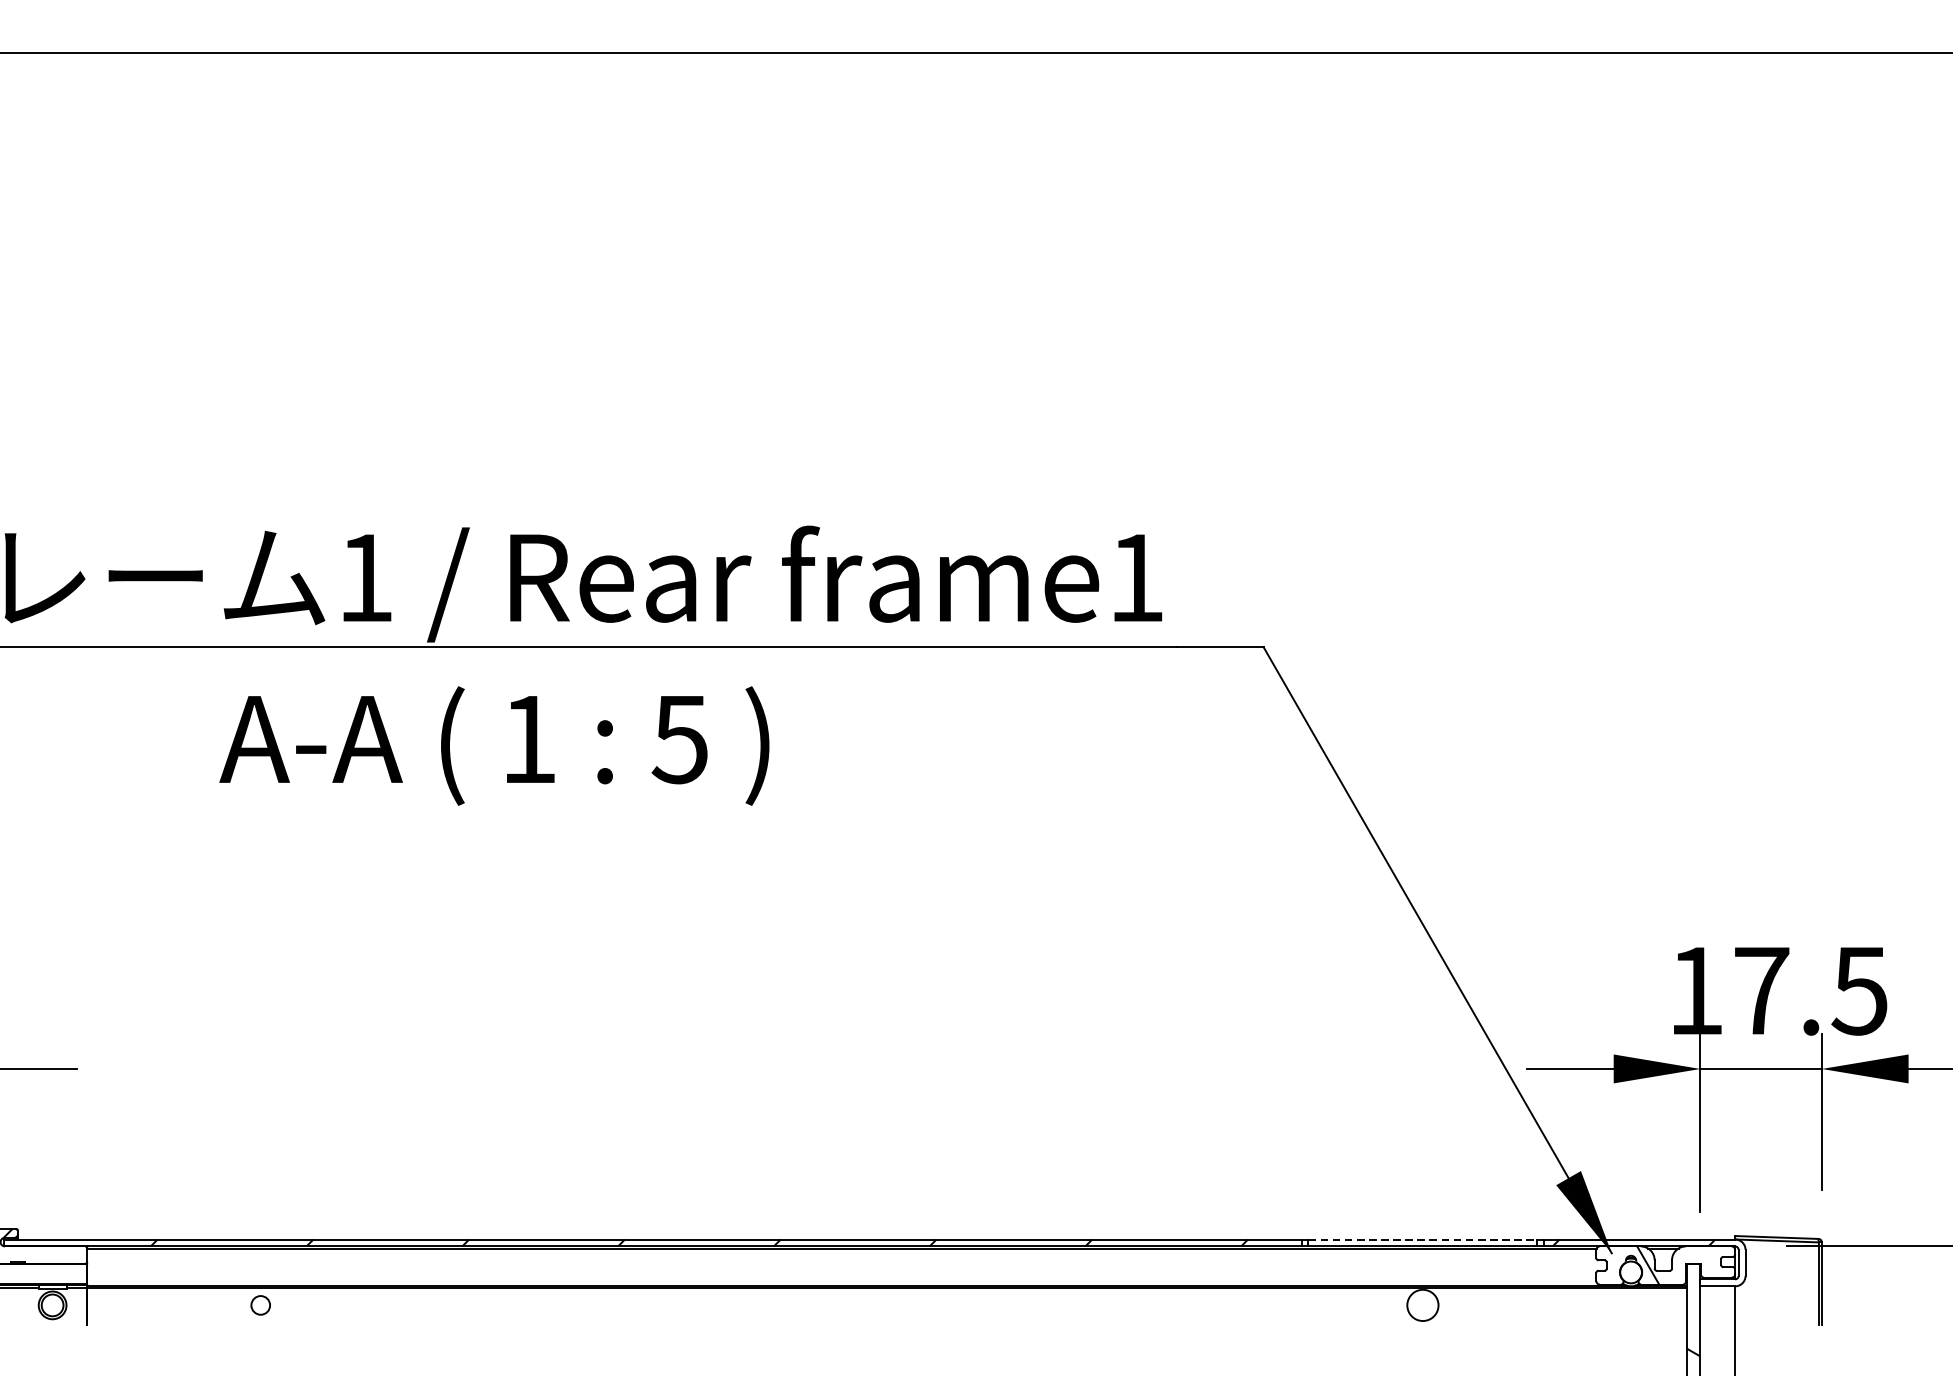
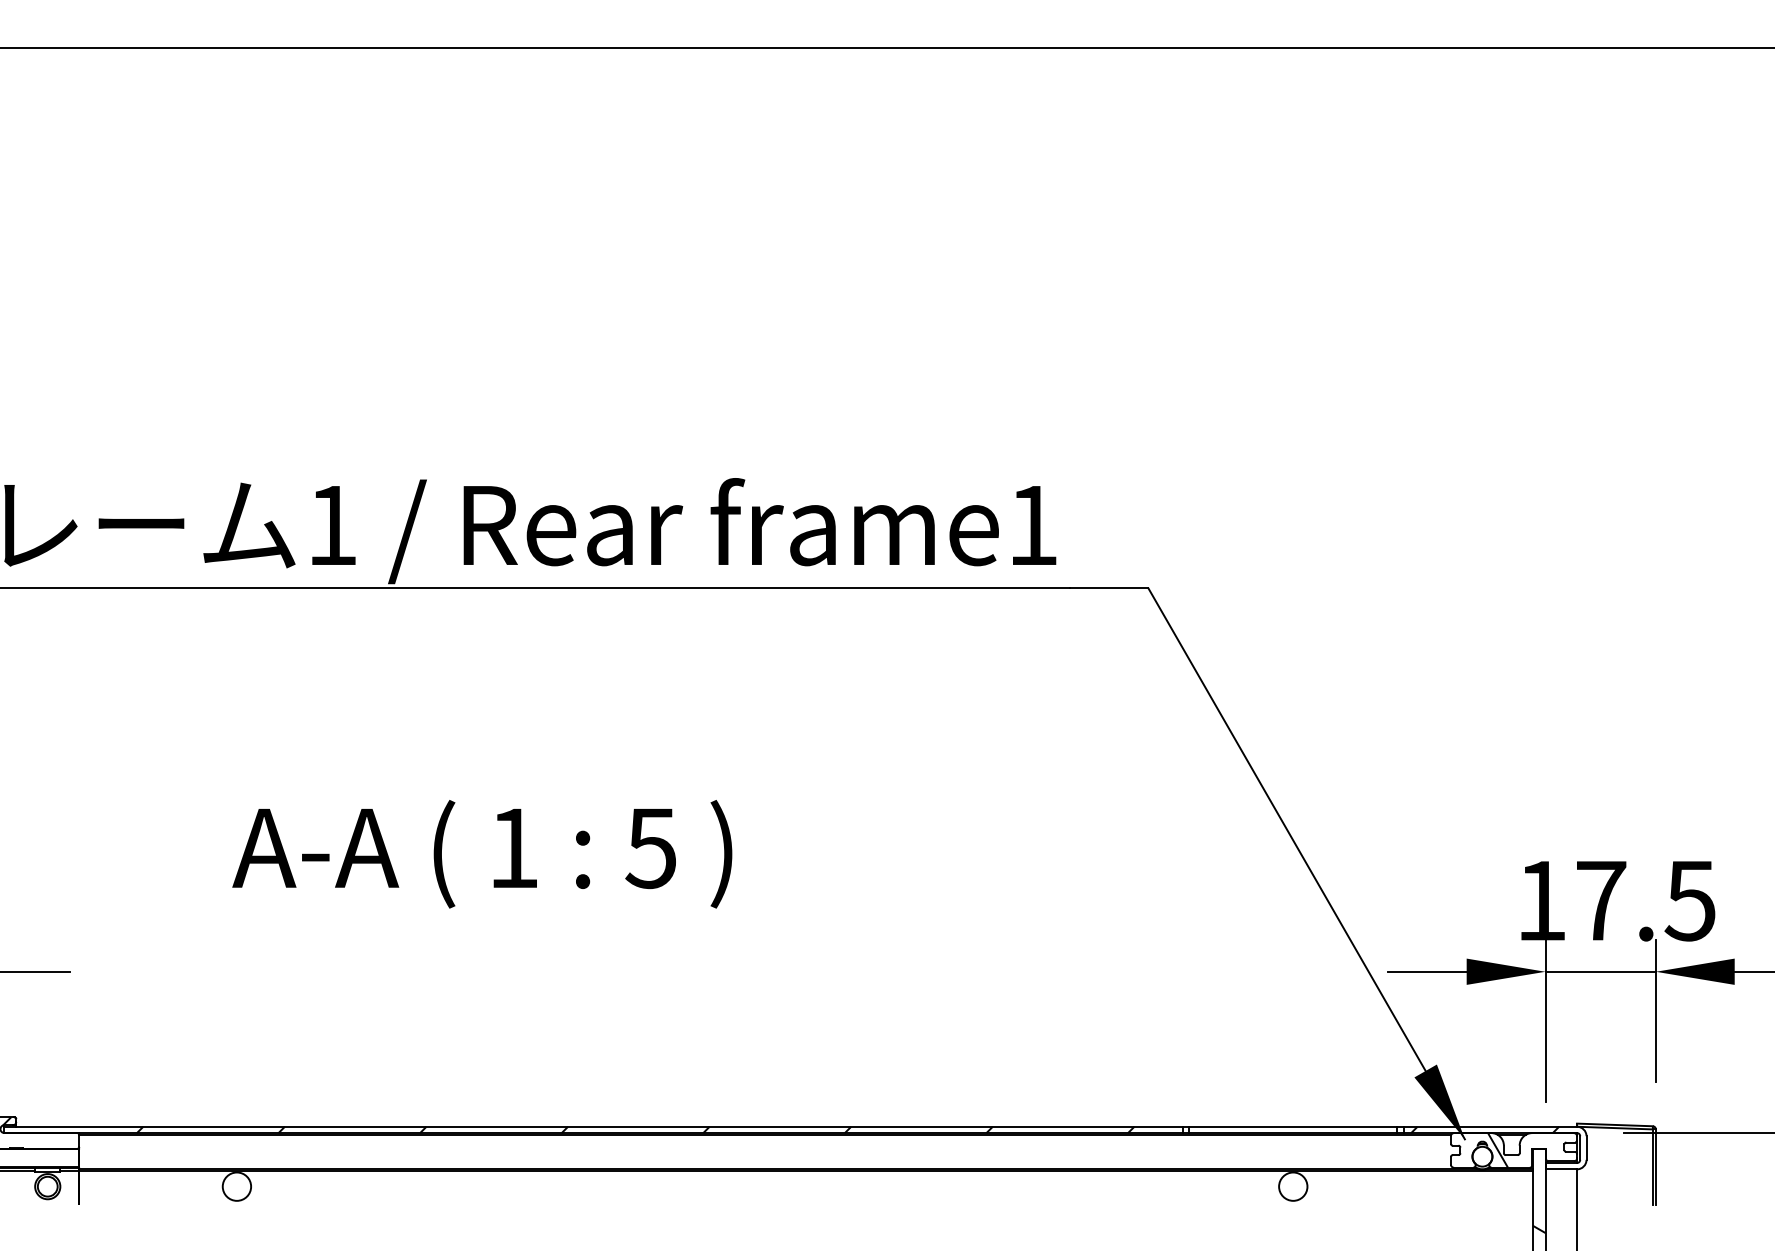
text: (494, 746) -> (482, 854), moved
line: (1423, 1239) -> (1293, 1126), dashed -> solid
circle: (260, 1305) -> (236, 1186), size x1.67

